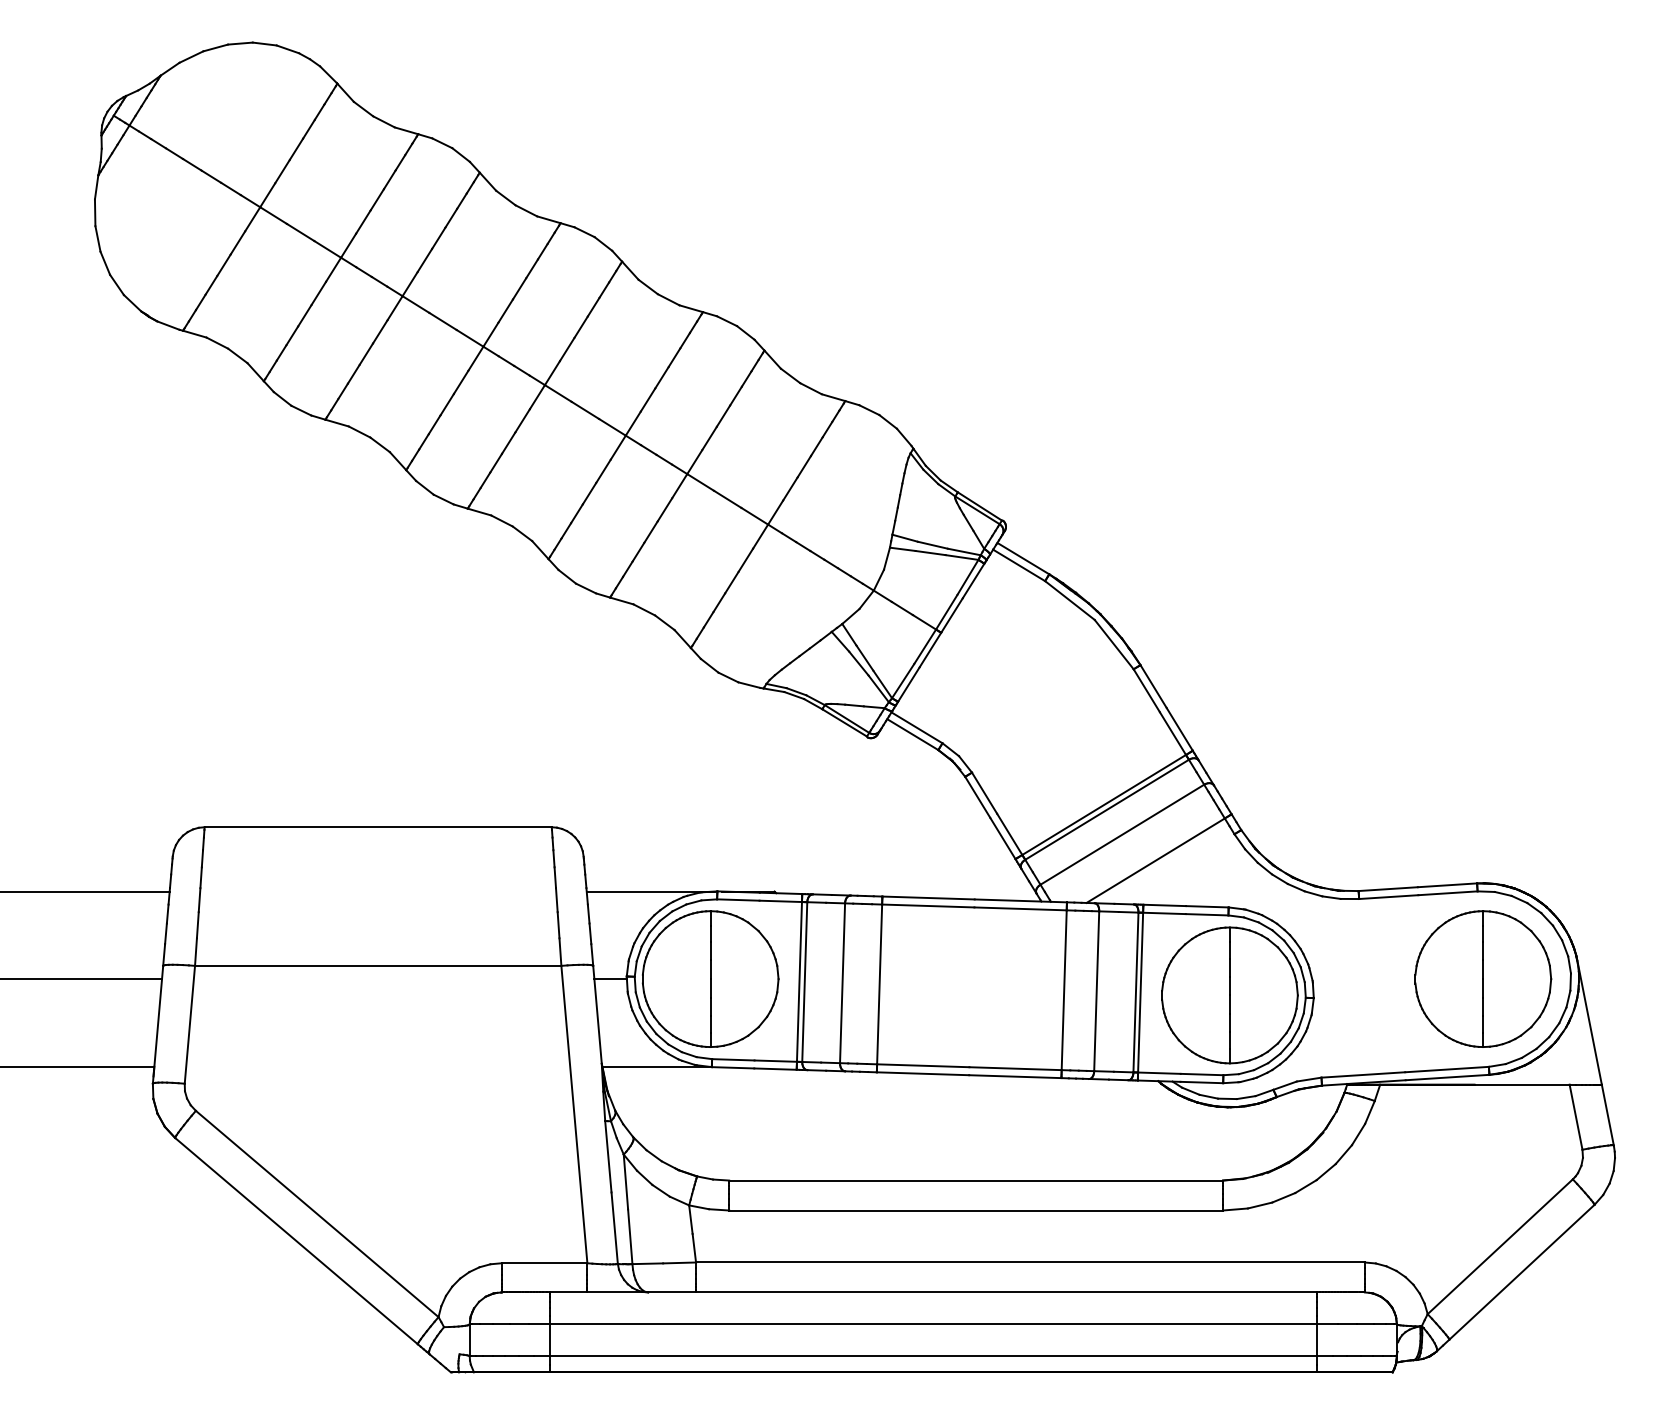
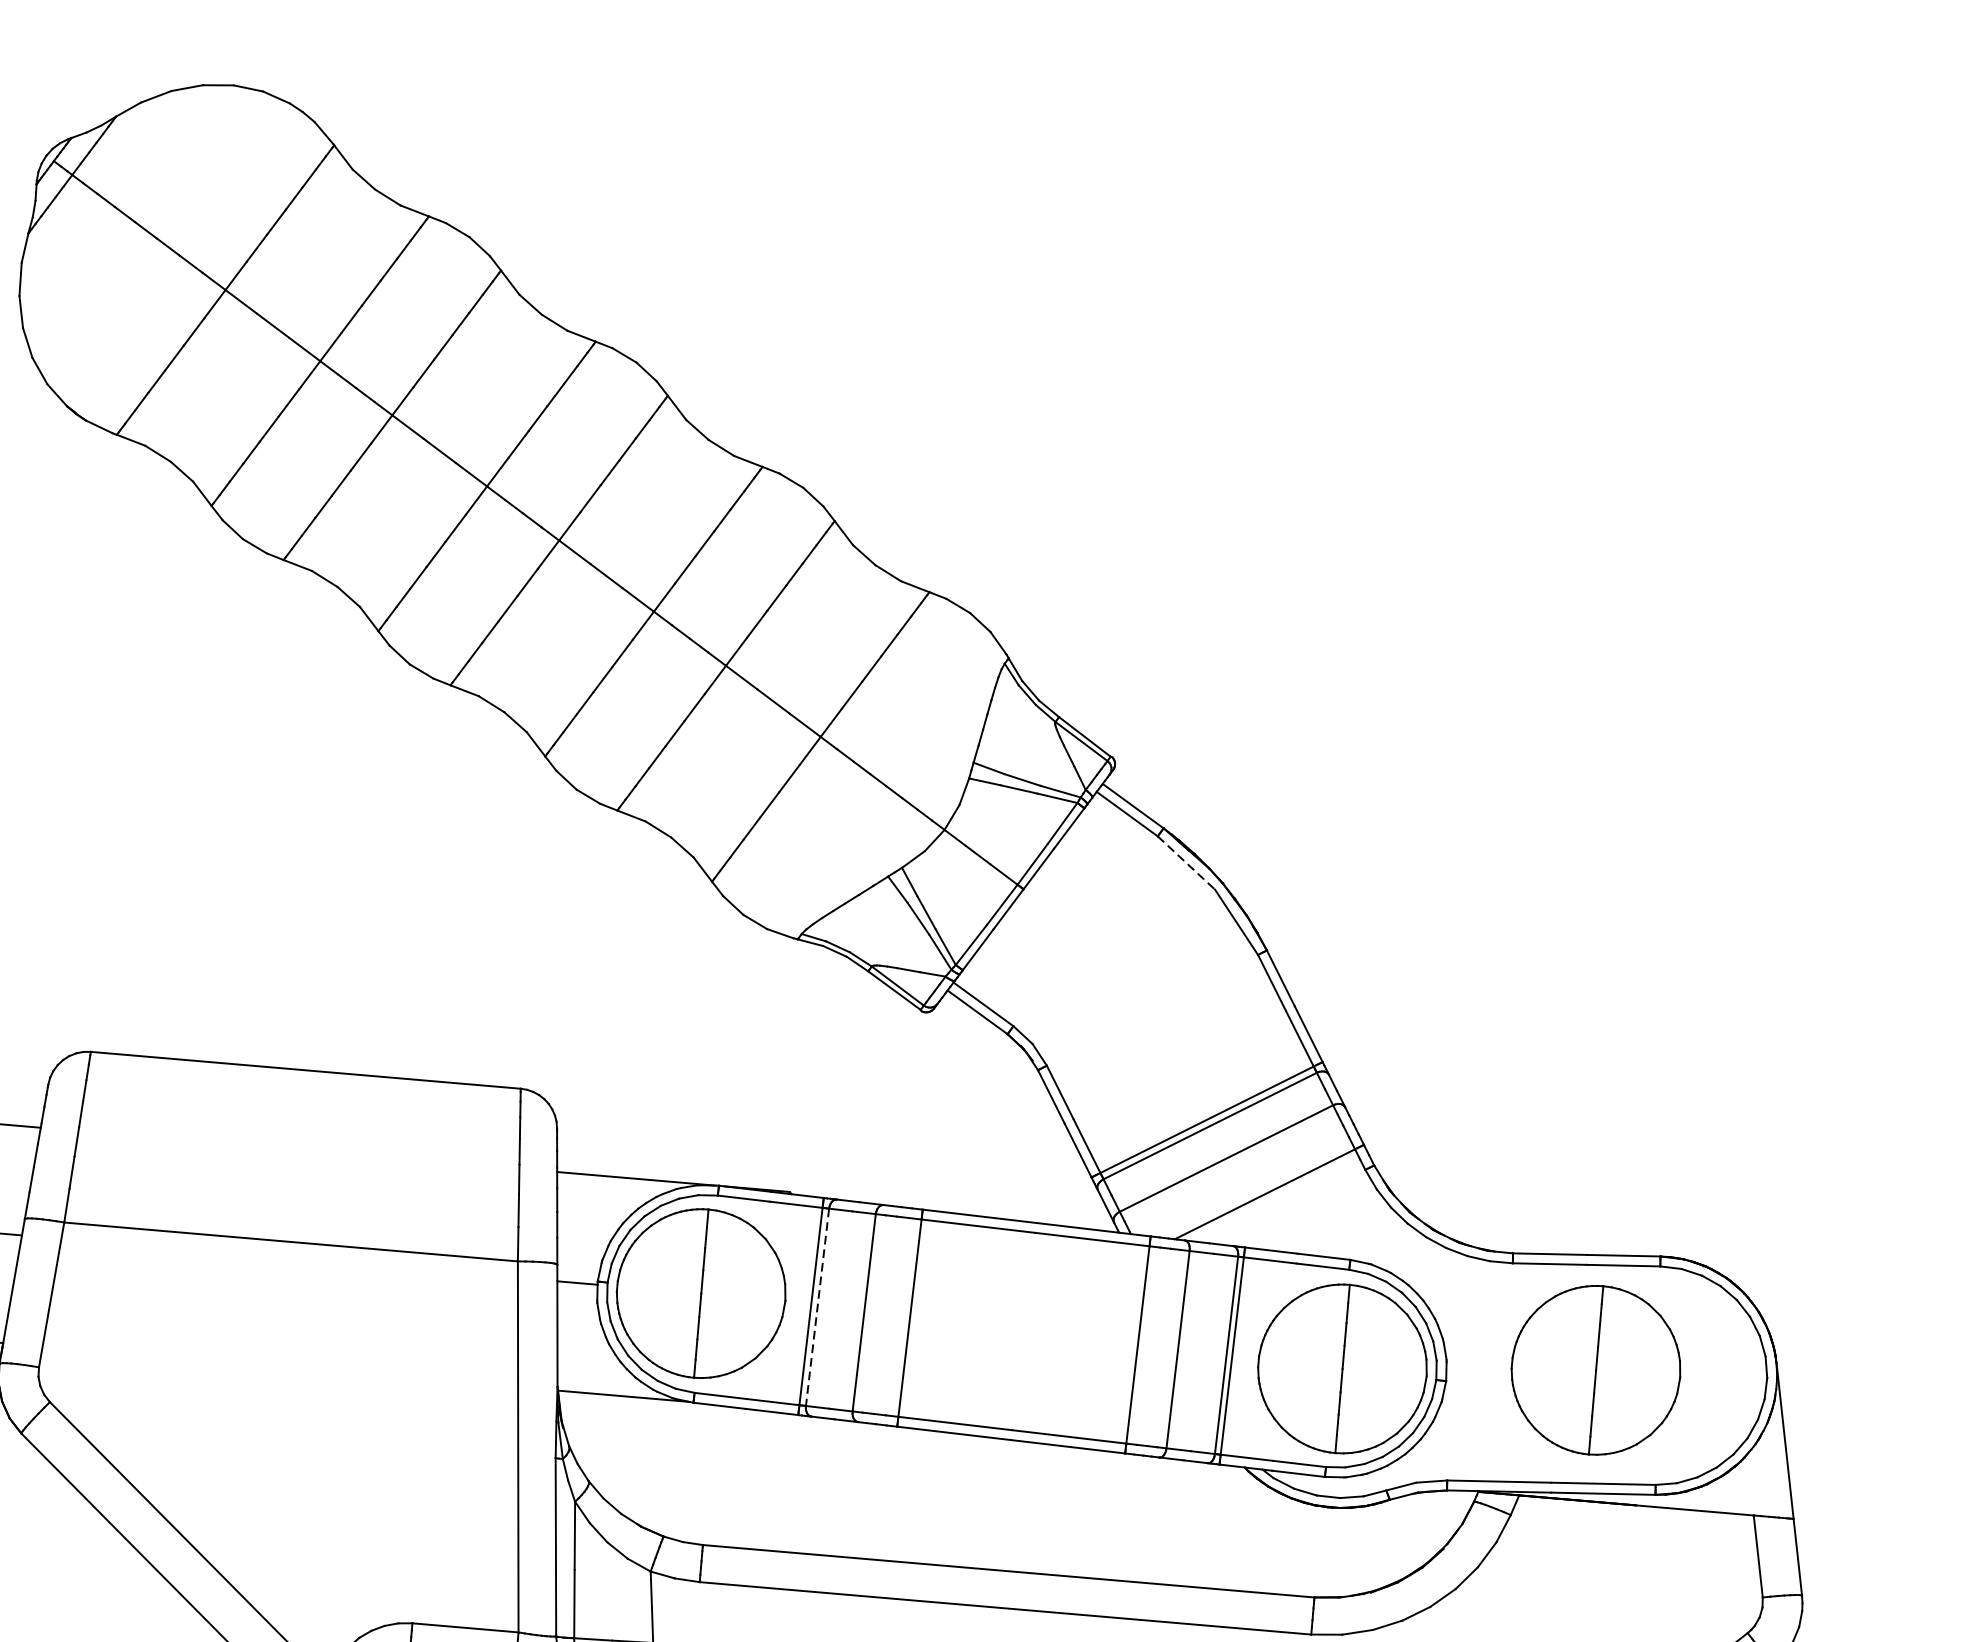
line: (1070, 600) -> (1187, 863), solid -> dashed
part: (1483, 978) -> (1596, 1369), moved
line: (804, 982) -> (817, 1307), solid -> dashed

